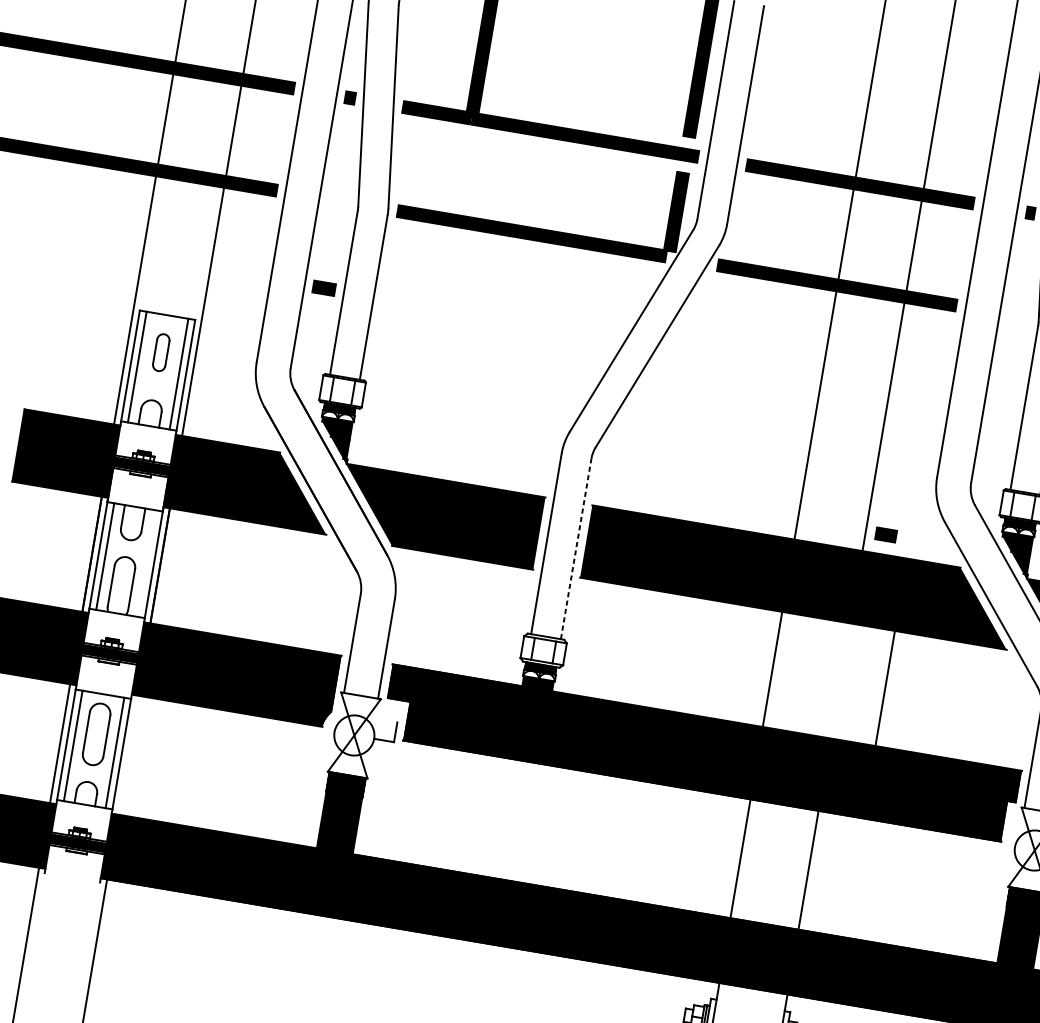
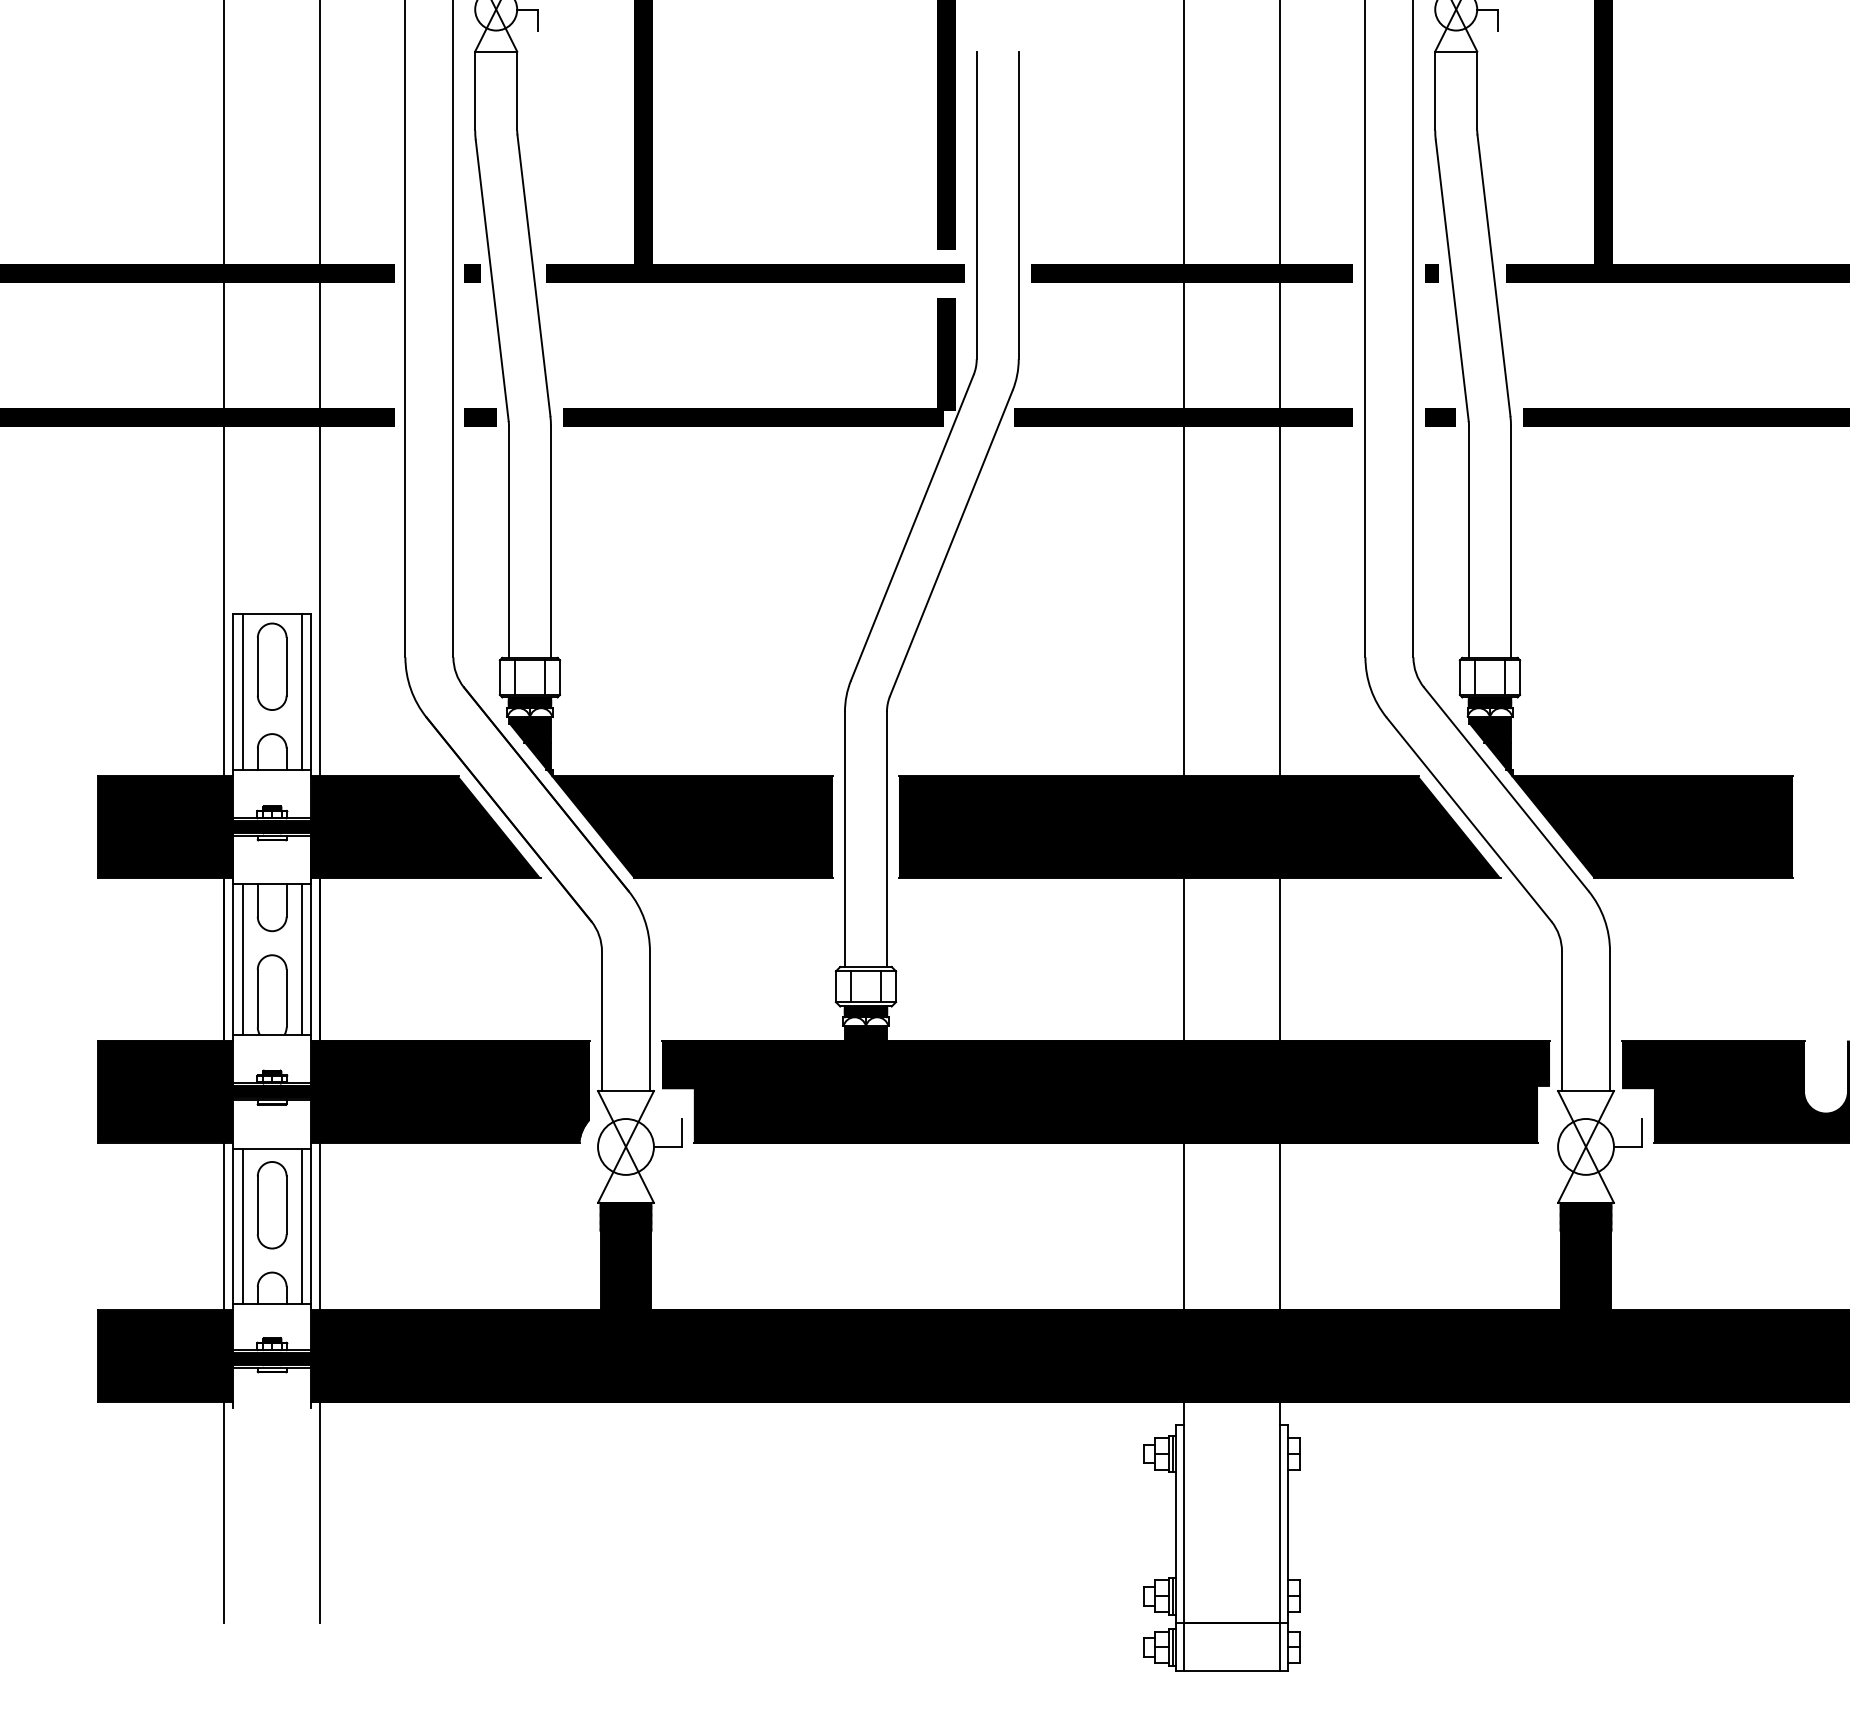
line: (323, 288) -> (480, 417), moved
part: (161, 352) -> (272, 666), size x1.67
line: (885, 534) -> (1440, 417), moved
line: (575, 548) -> (886, 839), dashed -> solid
line: (146, 563) -> (301, 959), added
line: (885, 688) -> (1280, 959), moved
line: (128, 755) -> (320, 1226), added

